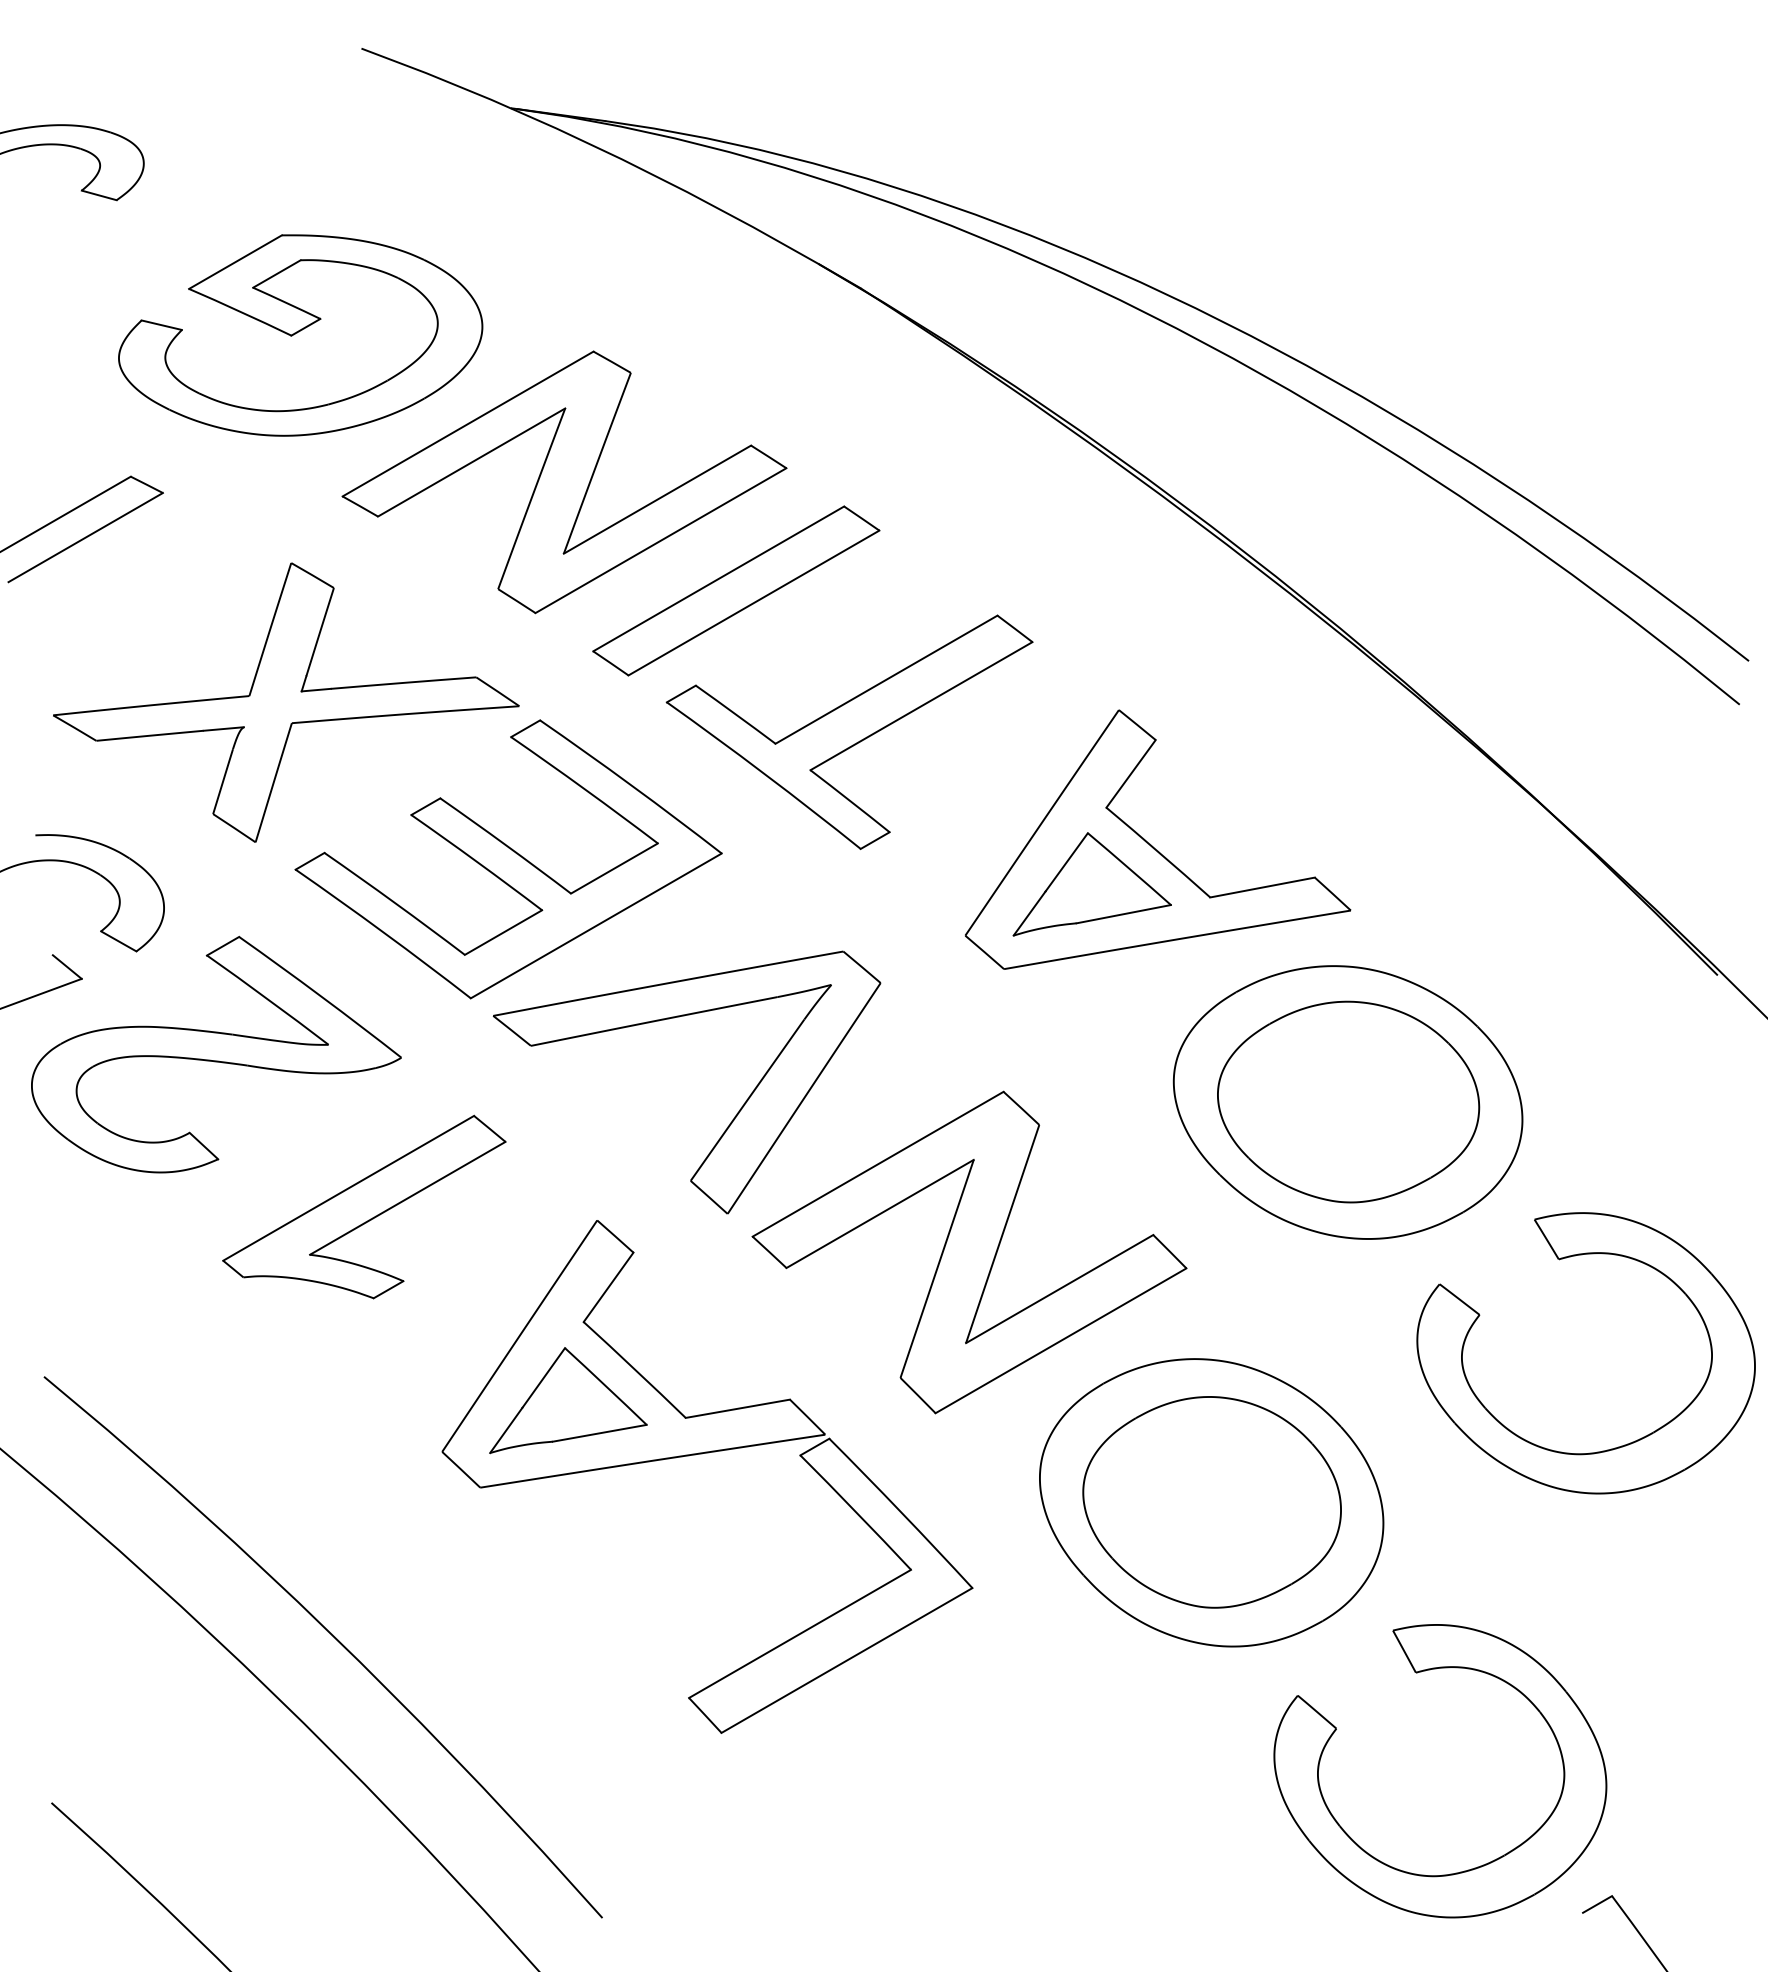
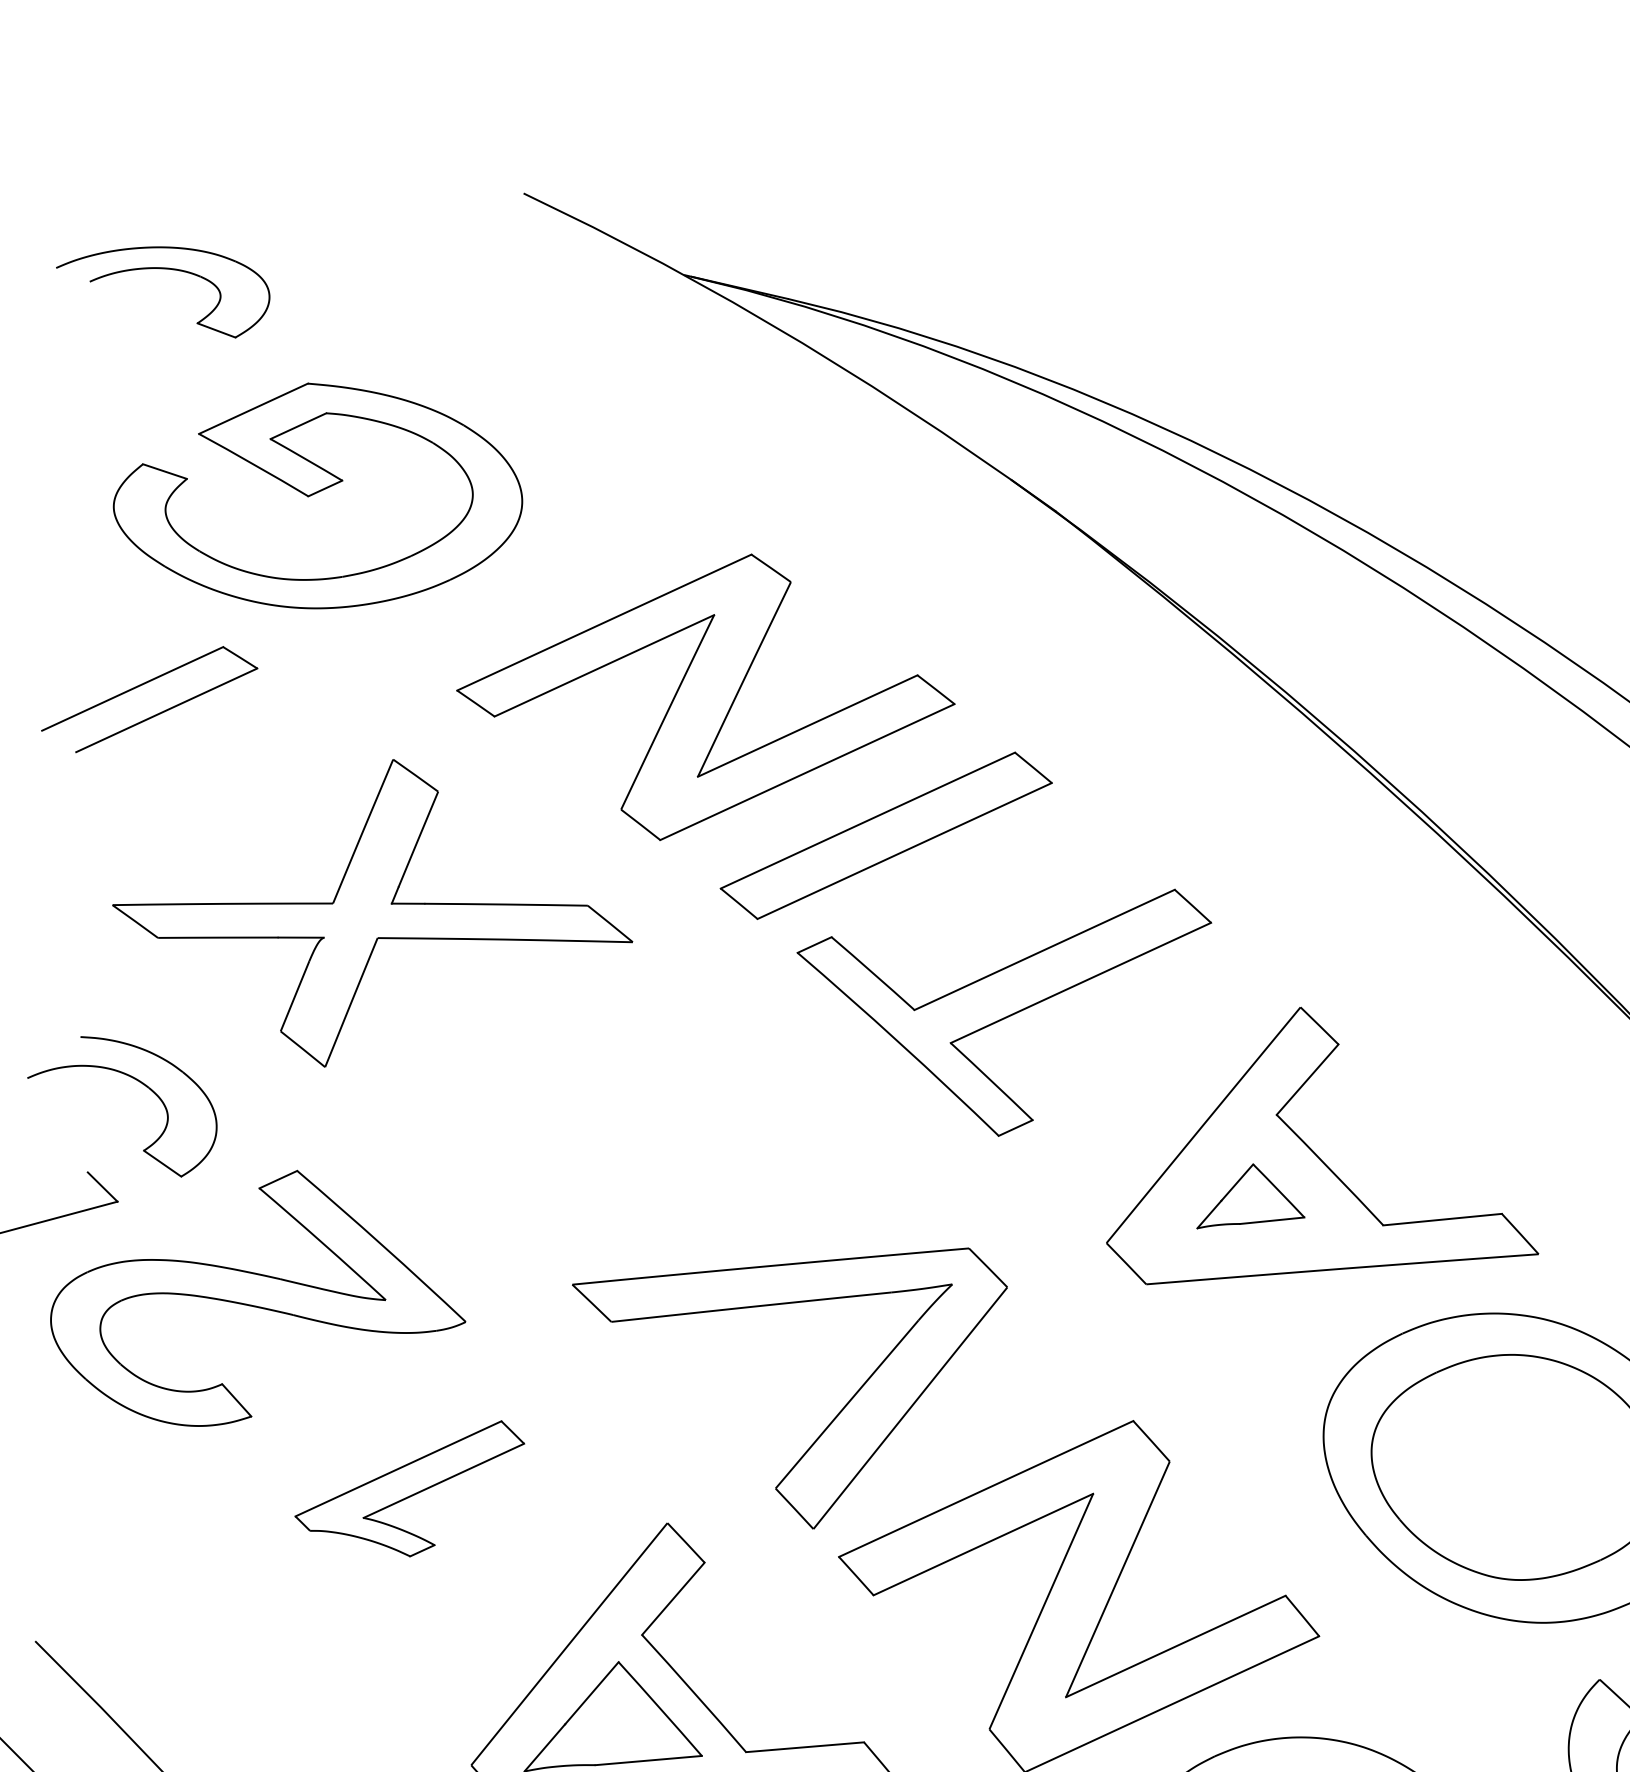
part: (300, 335) -> (318, 497), moved
part: (508, 859) -> (605, 1111), removed
part: (1091, 884) -> (1252, 1198), size x0.6
part: (364, 1206) -> (409, 1483), size x0.7

